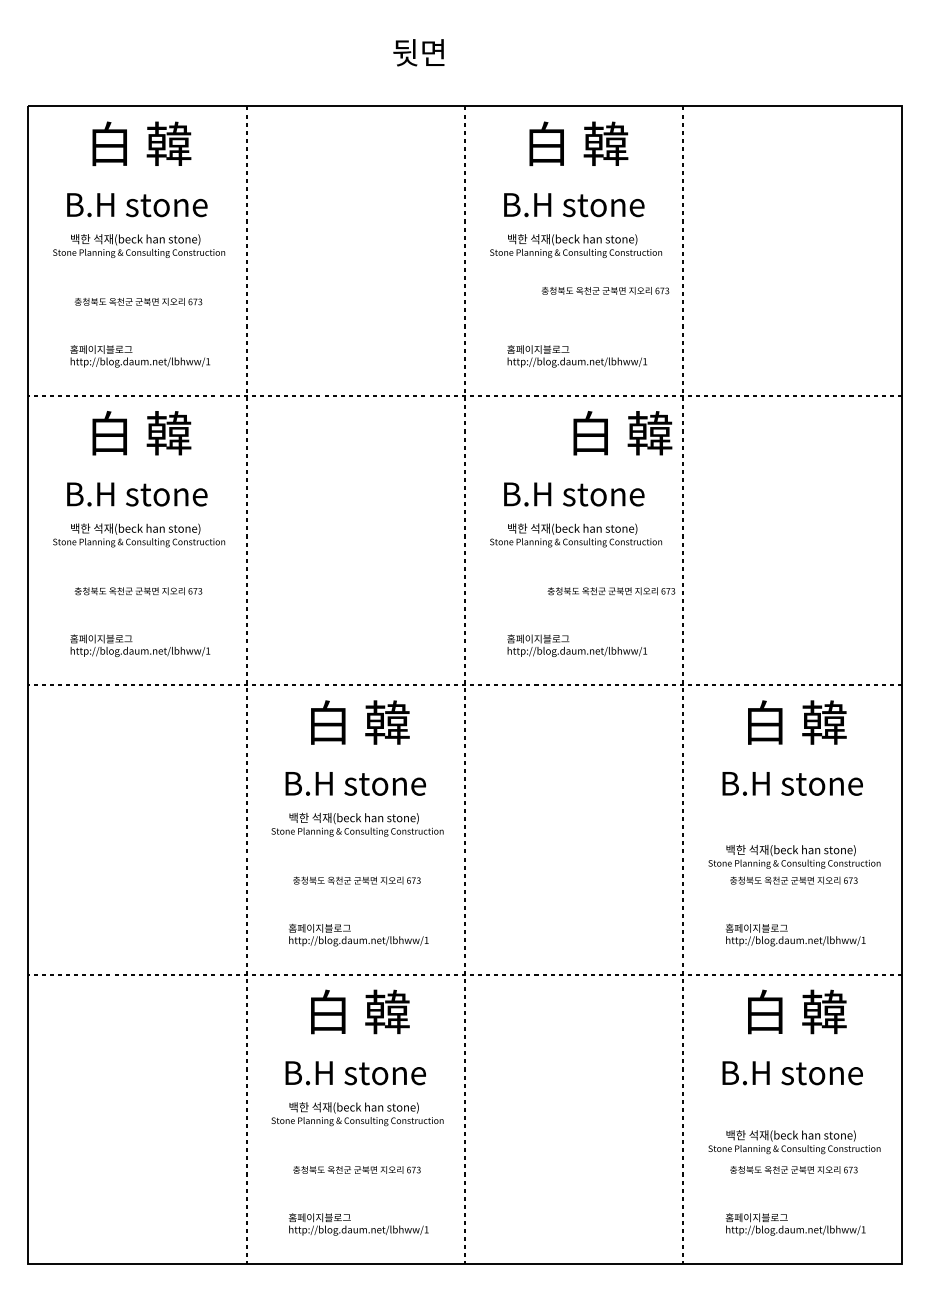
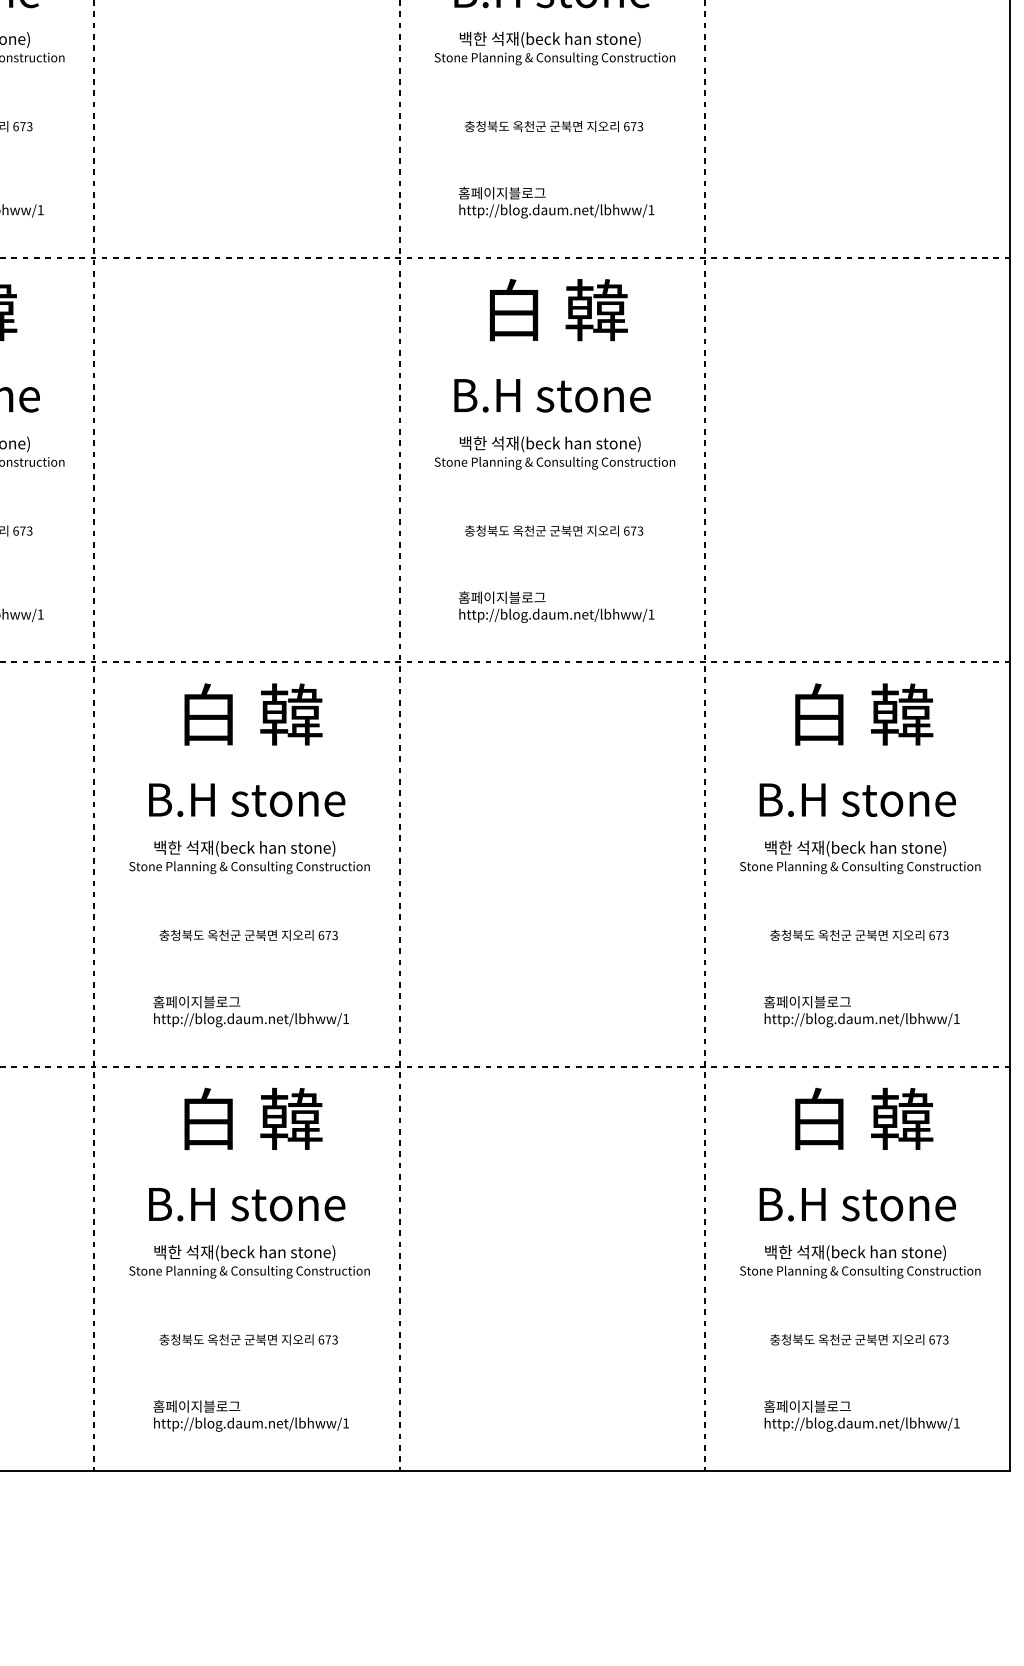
text: (605, 290) -> (554, 126), moved
text: (622, 433) -> (558, 310), moved
text: (611, 591) -> (554, 531), moved
text: (794, 856) -> (860, 856), moved
text: (794, 1142) -> (860, 1262), moved

